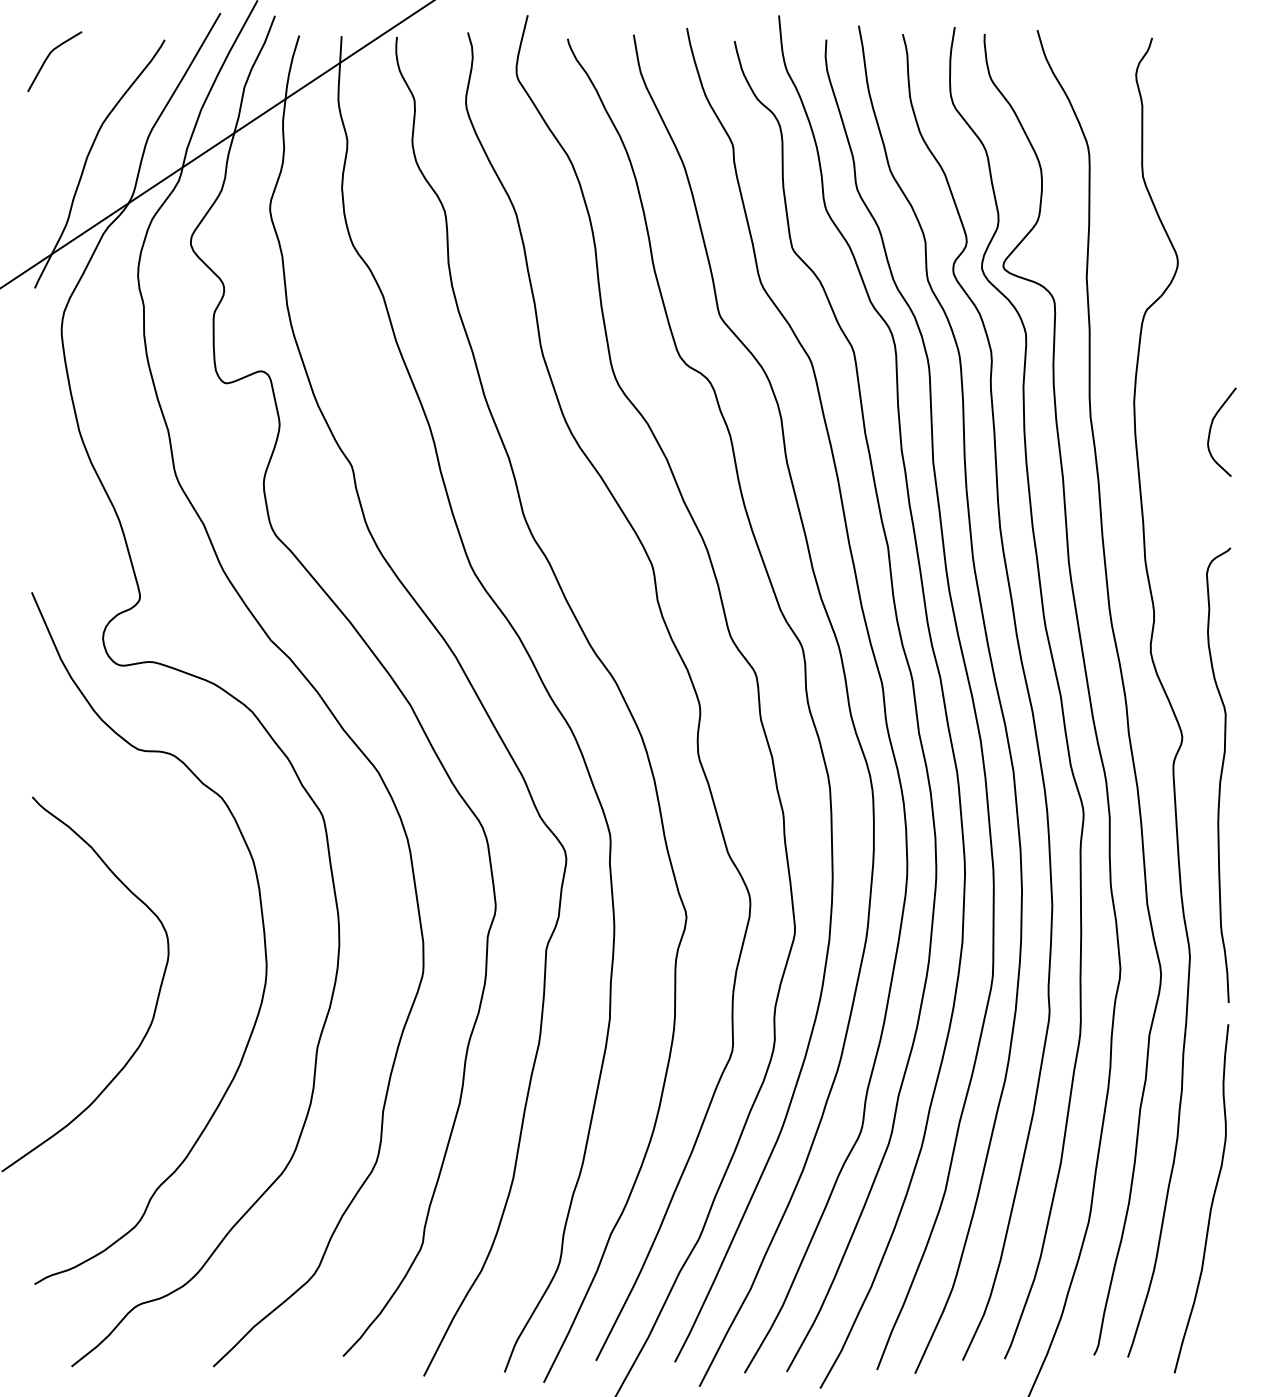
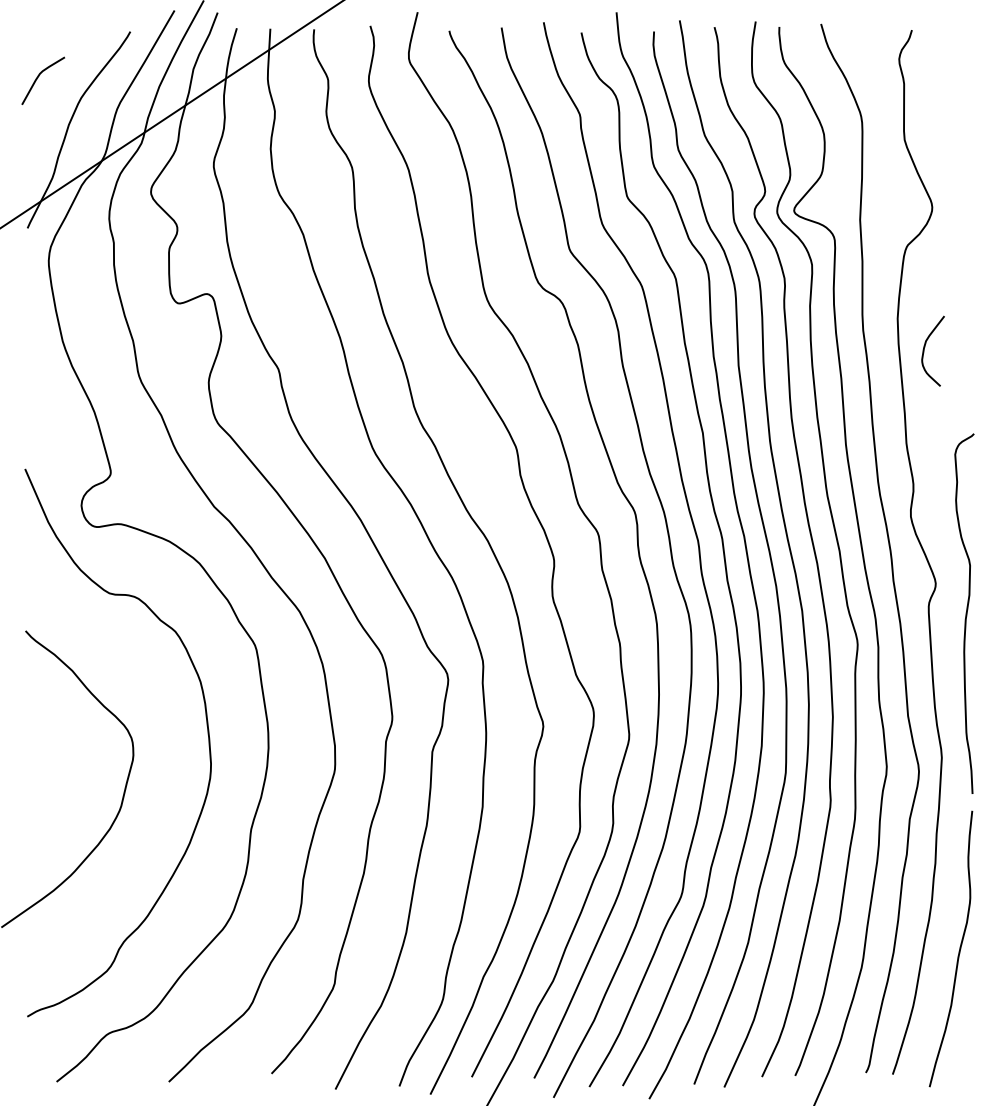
curve: (49, 56) -> (39, 76), moved
curve: (1212, 427) -> (925, 347), moved

